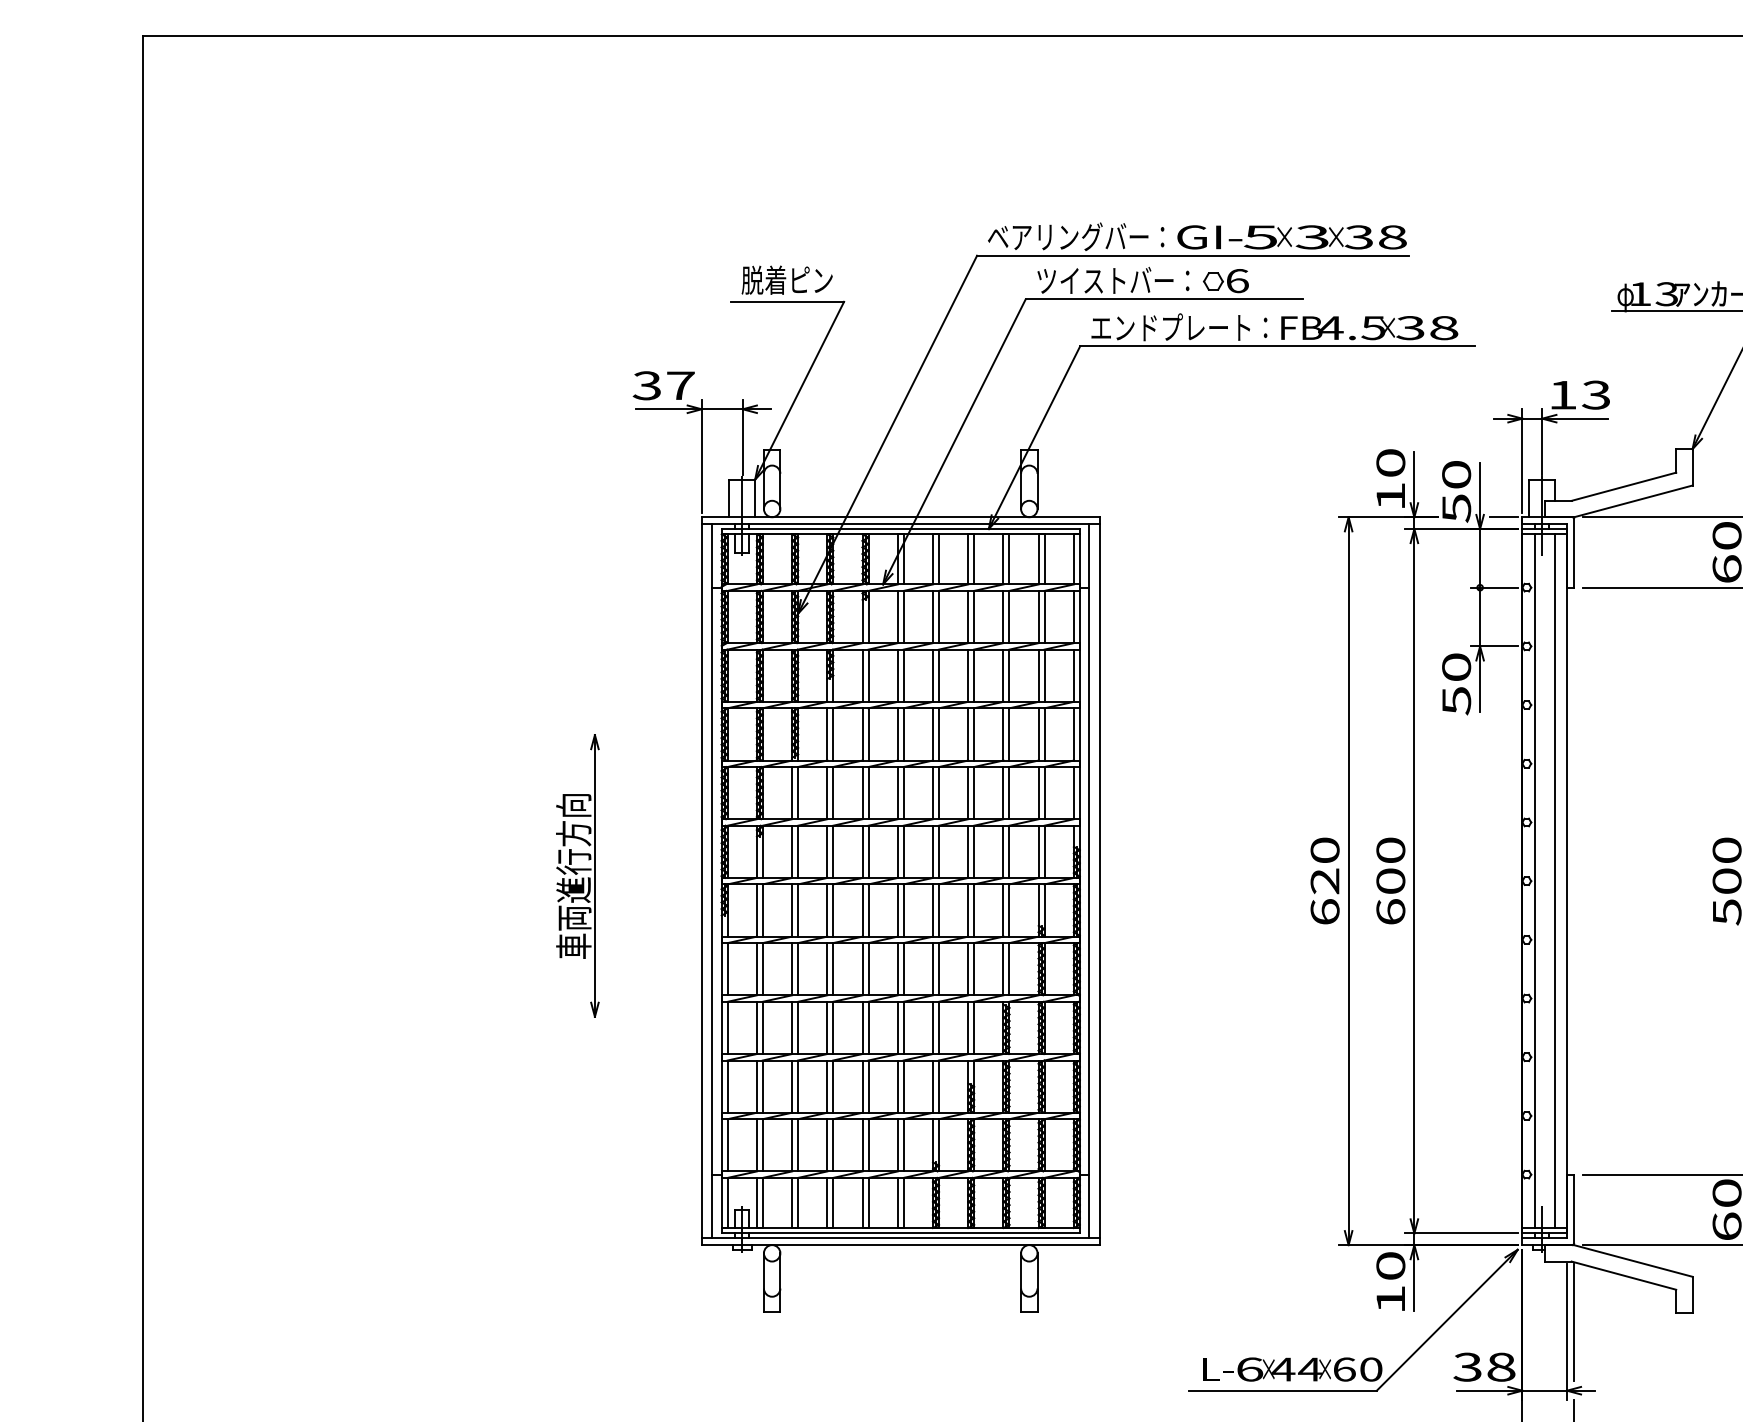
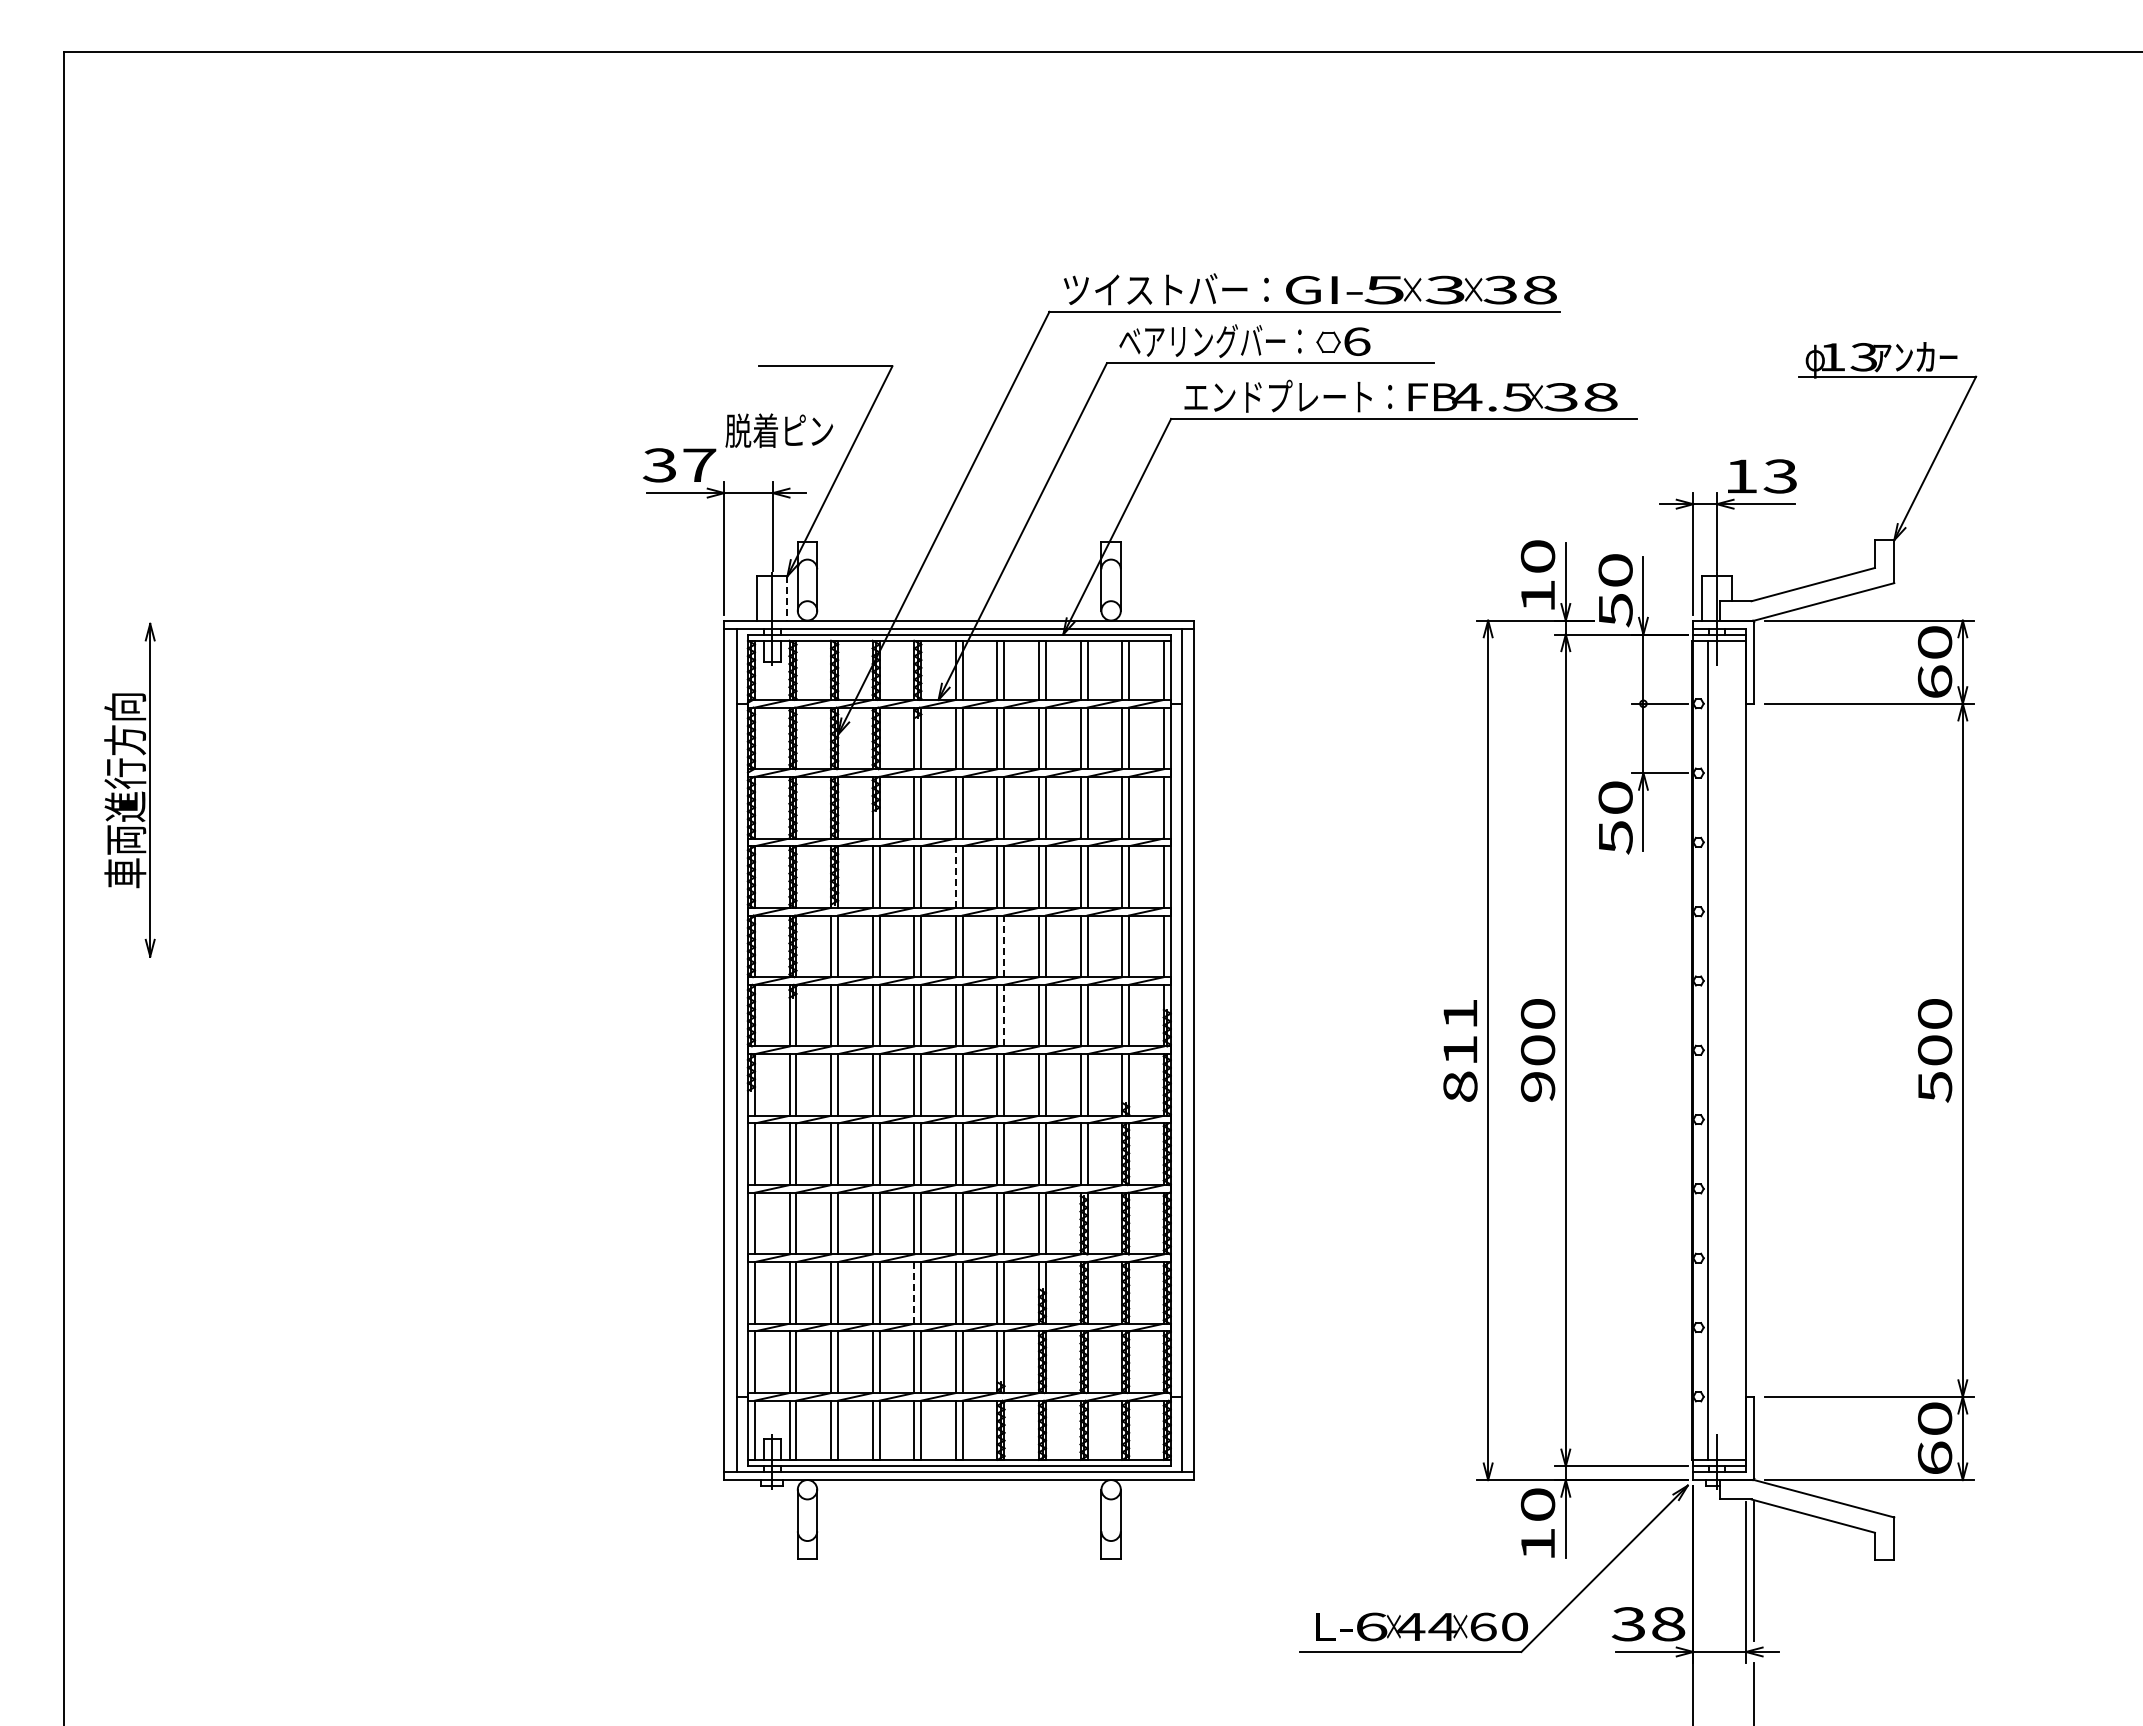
text: (1076, 236) -> (1166, 289), ベアリングバー： -> ツイストバー：
text: (787, 280) -> (779, 430), moved
text: (1113, 280) -> (1210, 341), ツイストバー： -> ベアリングバー：
line: (755, 498) -> (787, 598), solid -> dashed
line: (1503, 517) -> (1670, 620), removed
line: (897, 734) -> (955, 877), solid -> dashed
line: (938, 793) -> (1004, 946), solid -> dashed
line: (938, 851) -> (1004, 1015), solid -> dashed
part: (577, 875) -> (129, 789), moved
line: (1554, 880) -> (1731, 1049), removed
text: (1325, 881) -> (1460, 1050), 620 -> 811
text: (1390, 911) -> (1537, 1086), 600 -> 900
line: (862, 1086) -> (914, 1292), solid -> dashed

